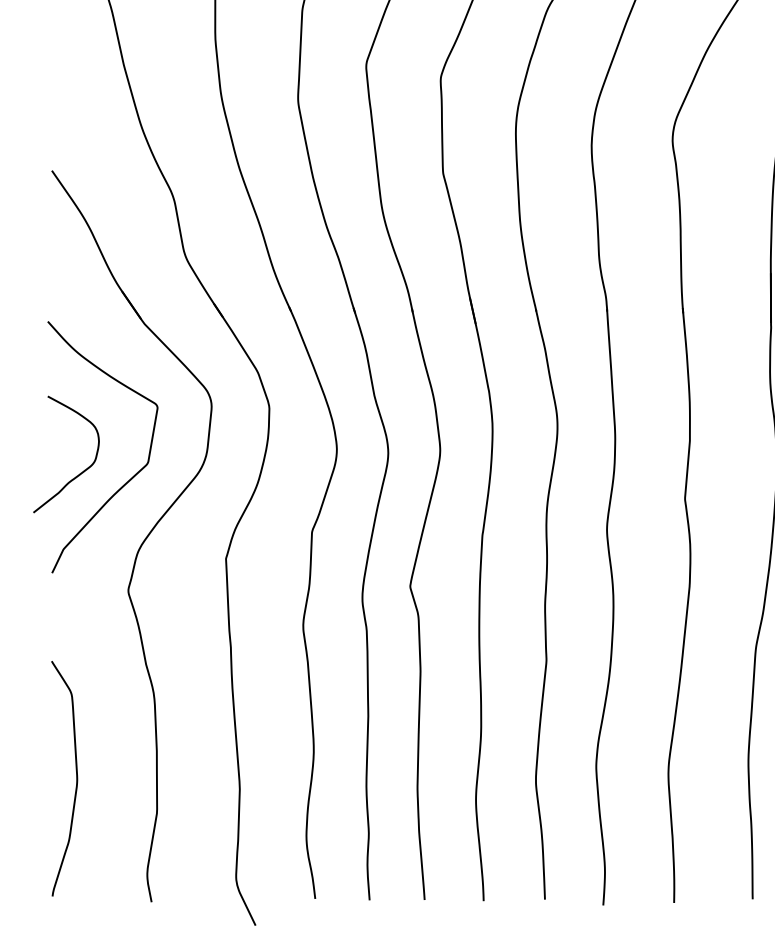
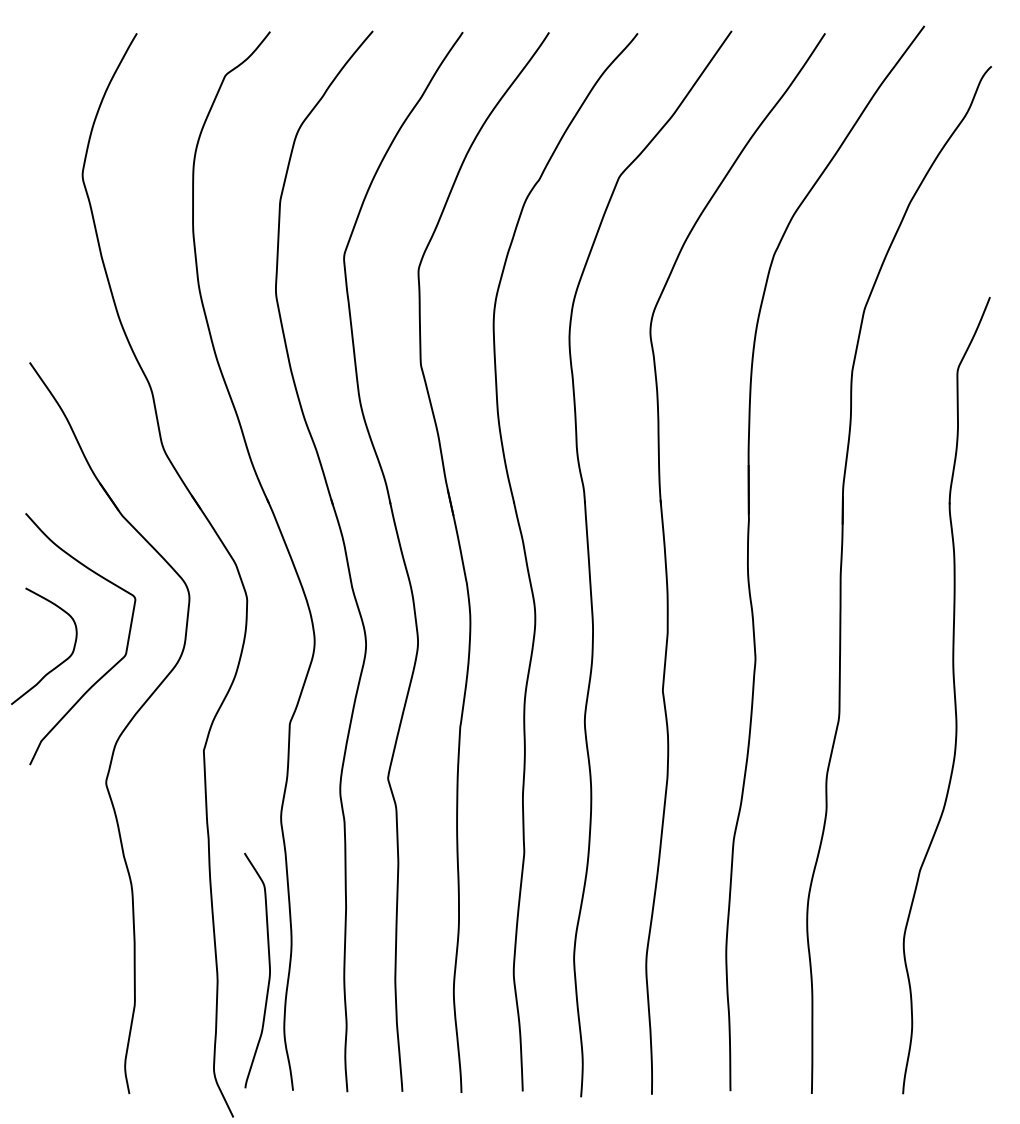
curve: (76, 778) -> (269, 970), moved

